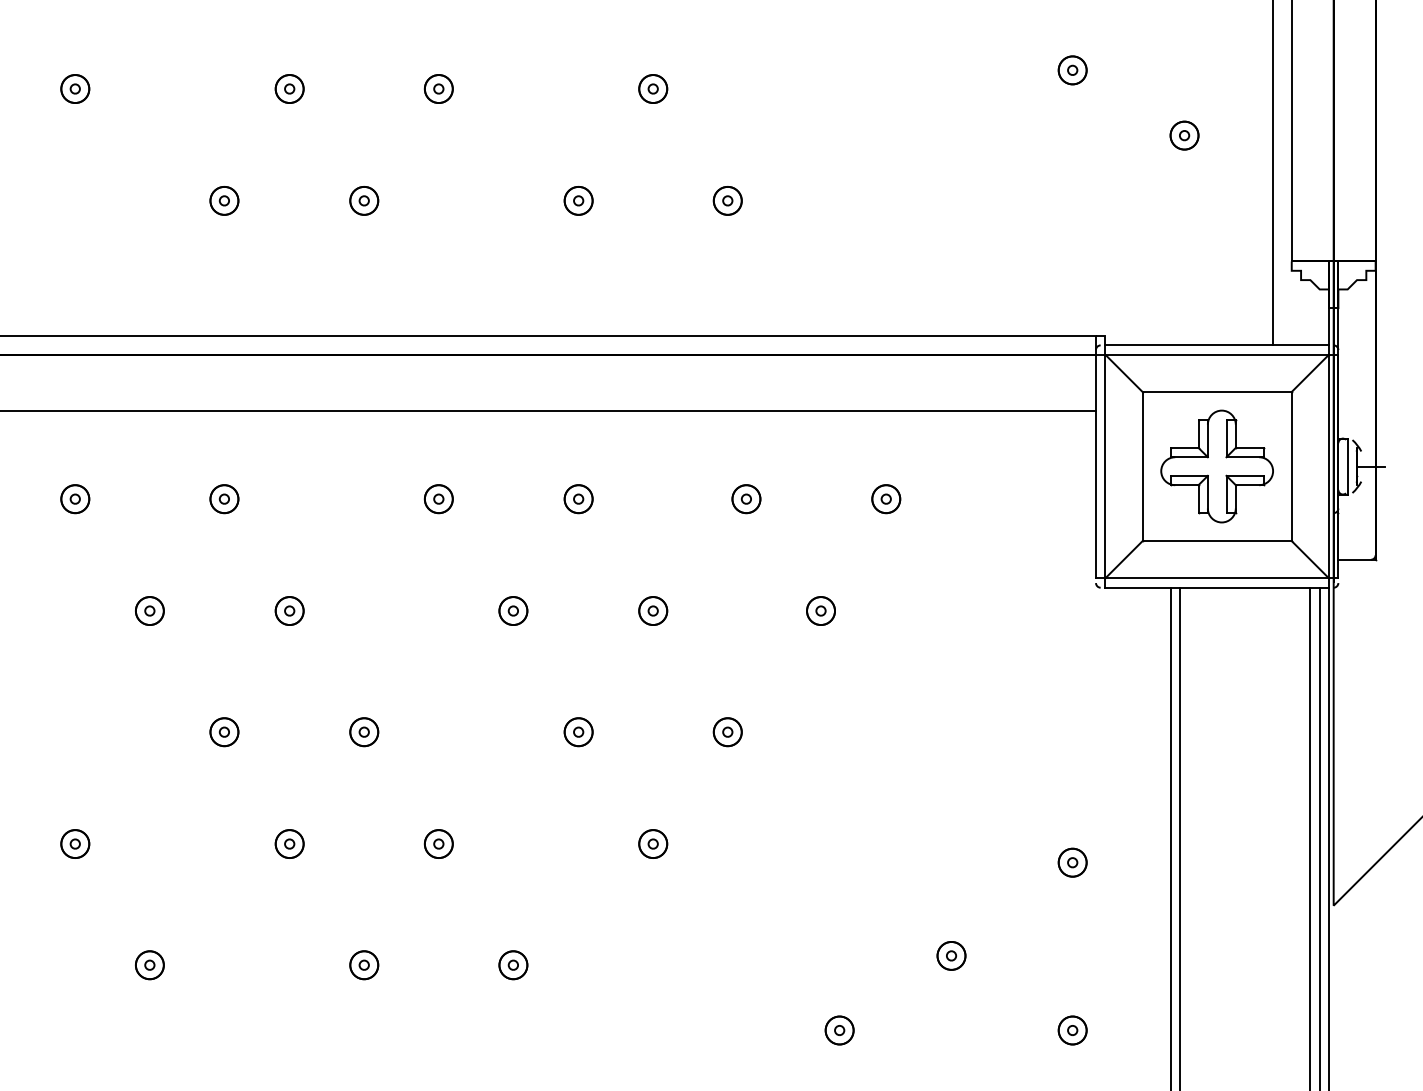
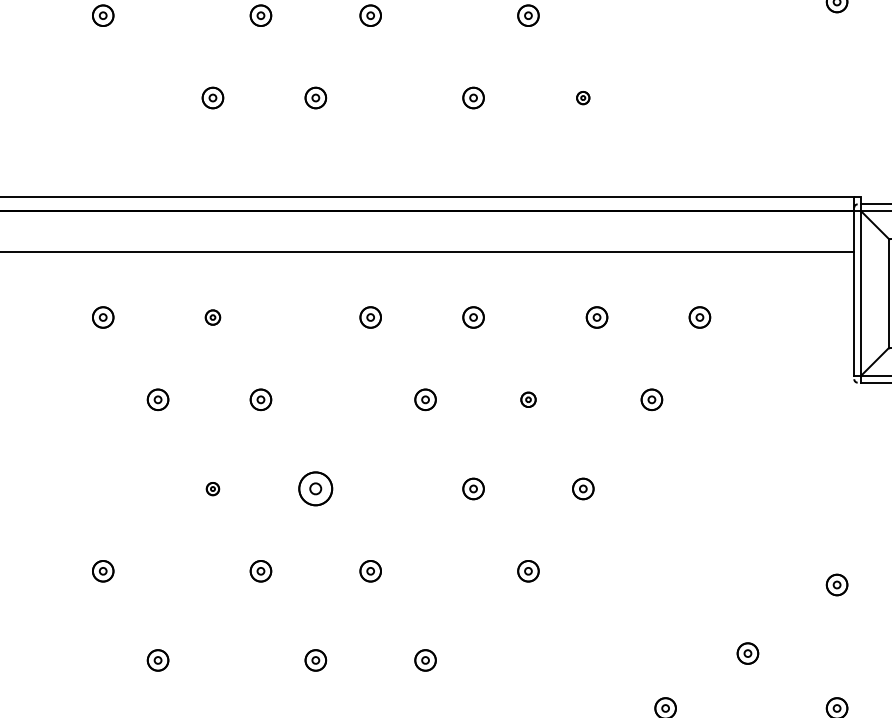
part: (727, 200) -> (583, 97), size x0.6
part: (224, 499) -> (213, 317), size x0.7
part: (653, 610) -> (528, 399), size x0.7
part: (224, 732) -> (213, 489), size x0.6
part: (364, 732) -> (316, 489), size x1.6

